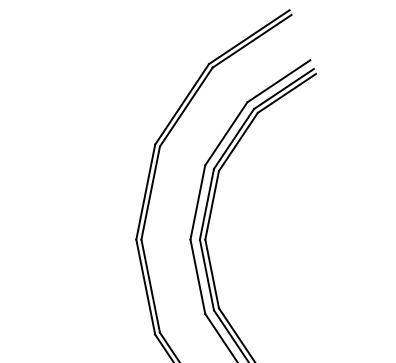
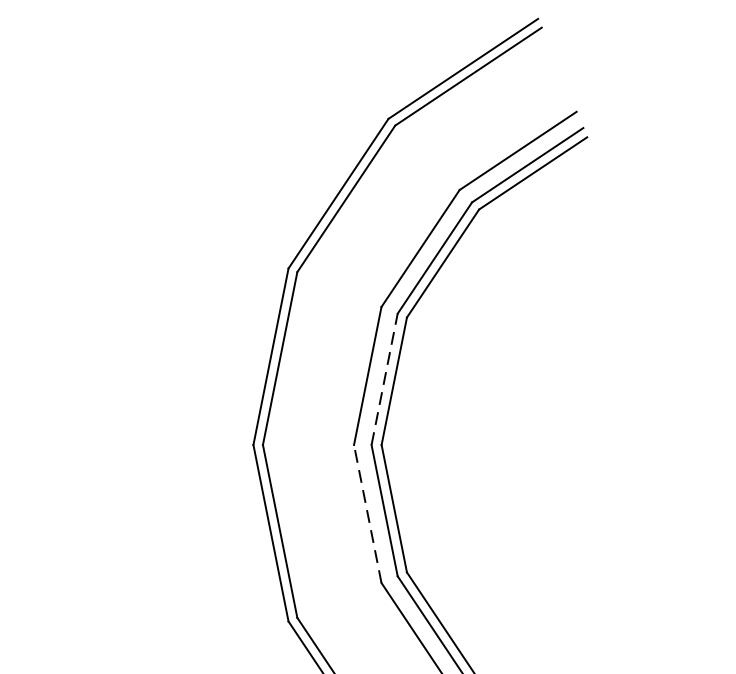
line: (207, 203) -> (385, 377), solid -> dashed
line: (197, 276) -> (367, 513), solid -> dashed

